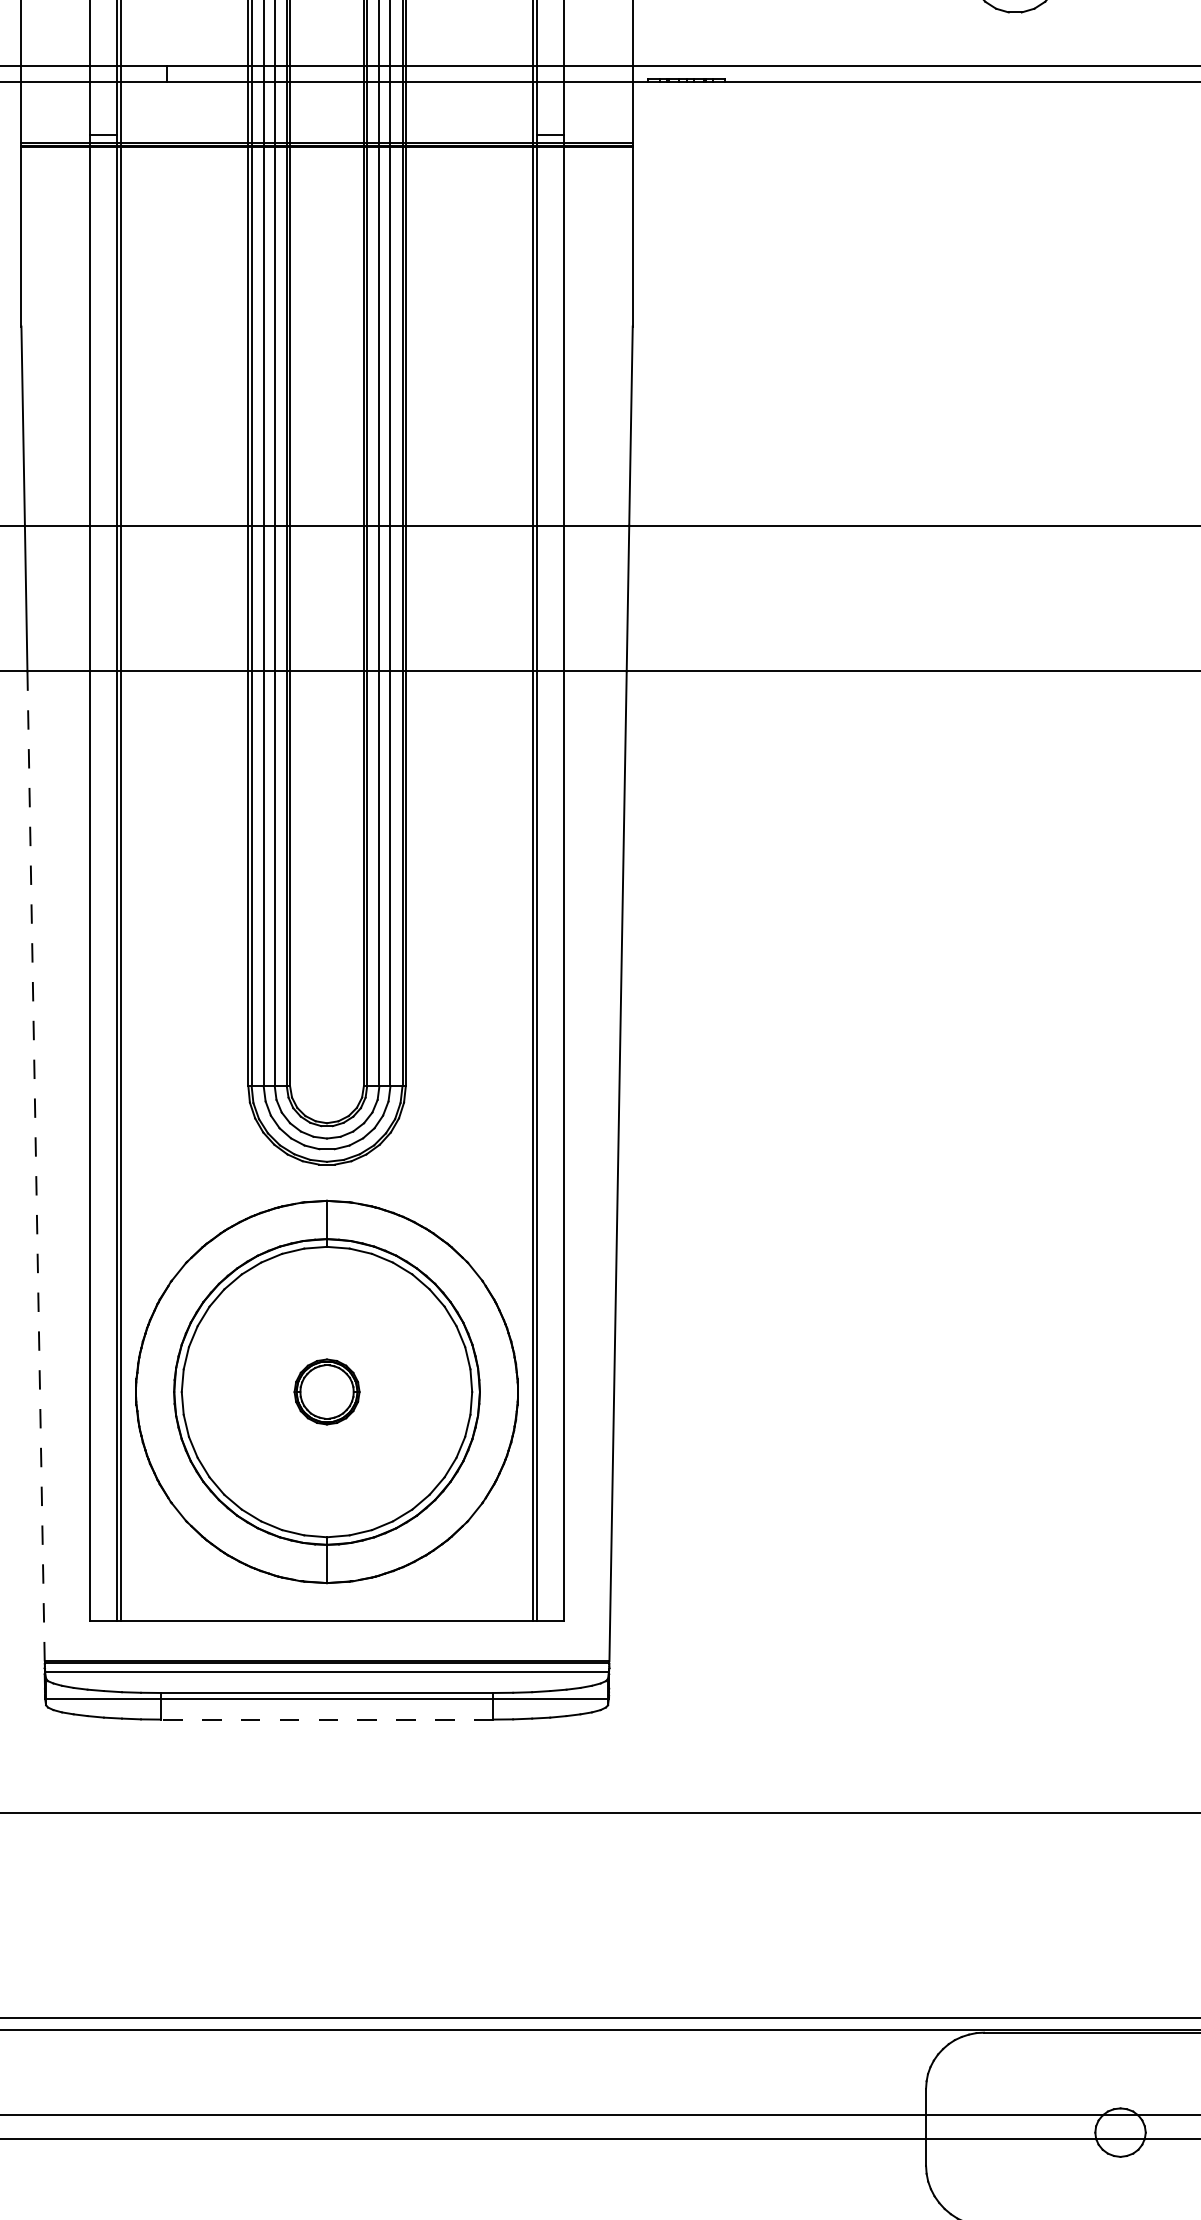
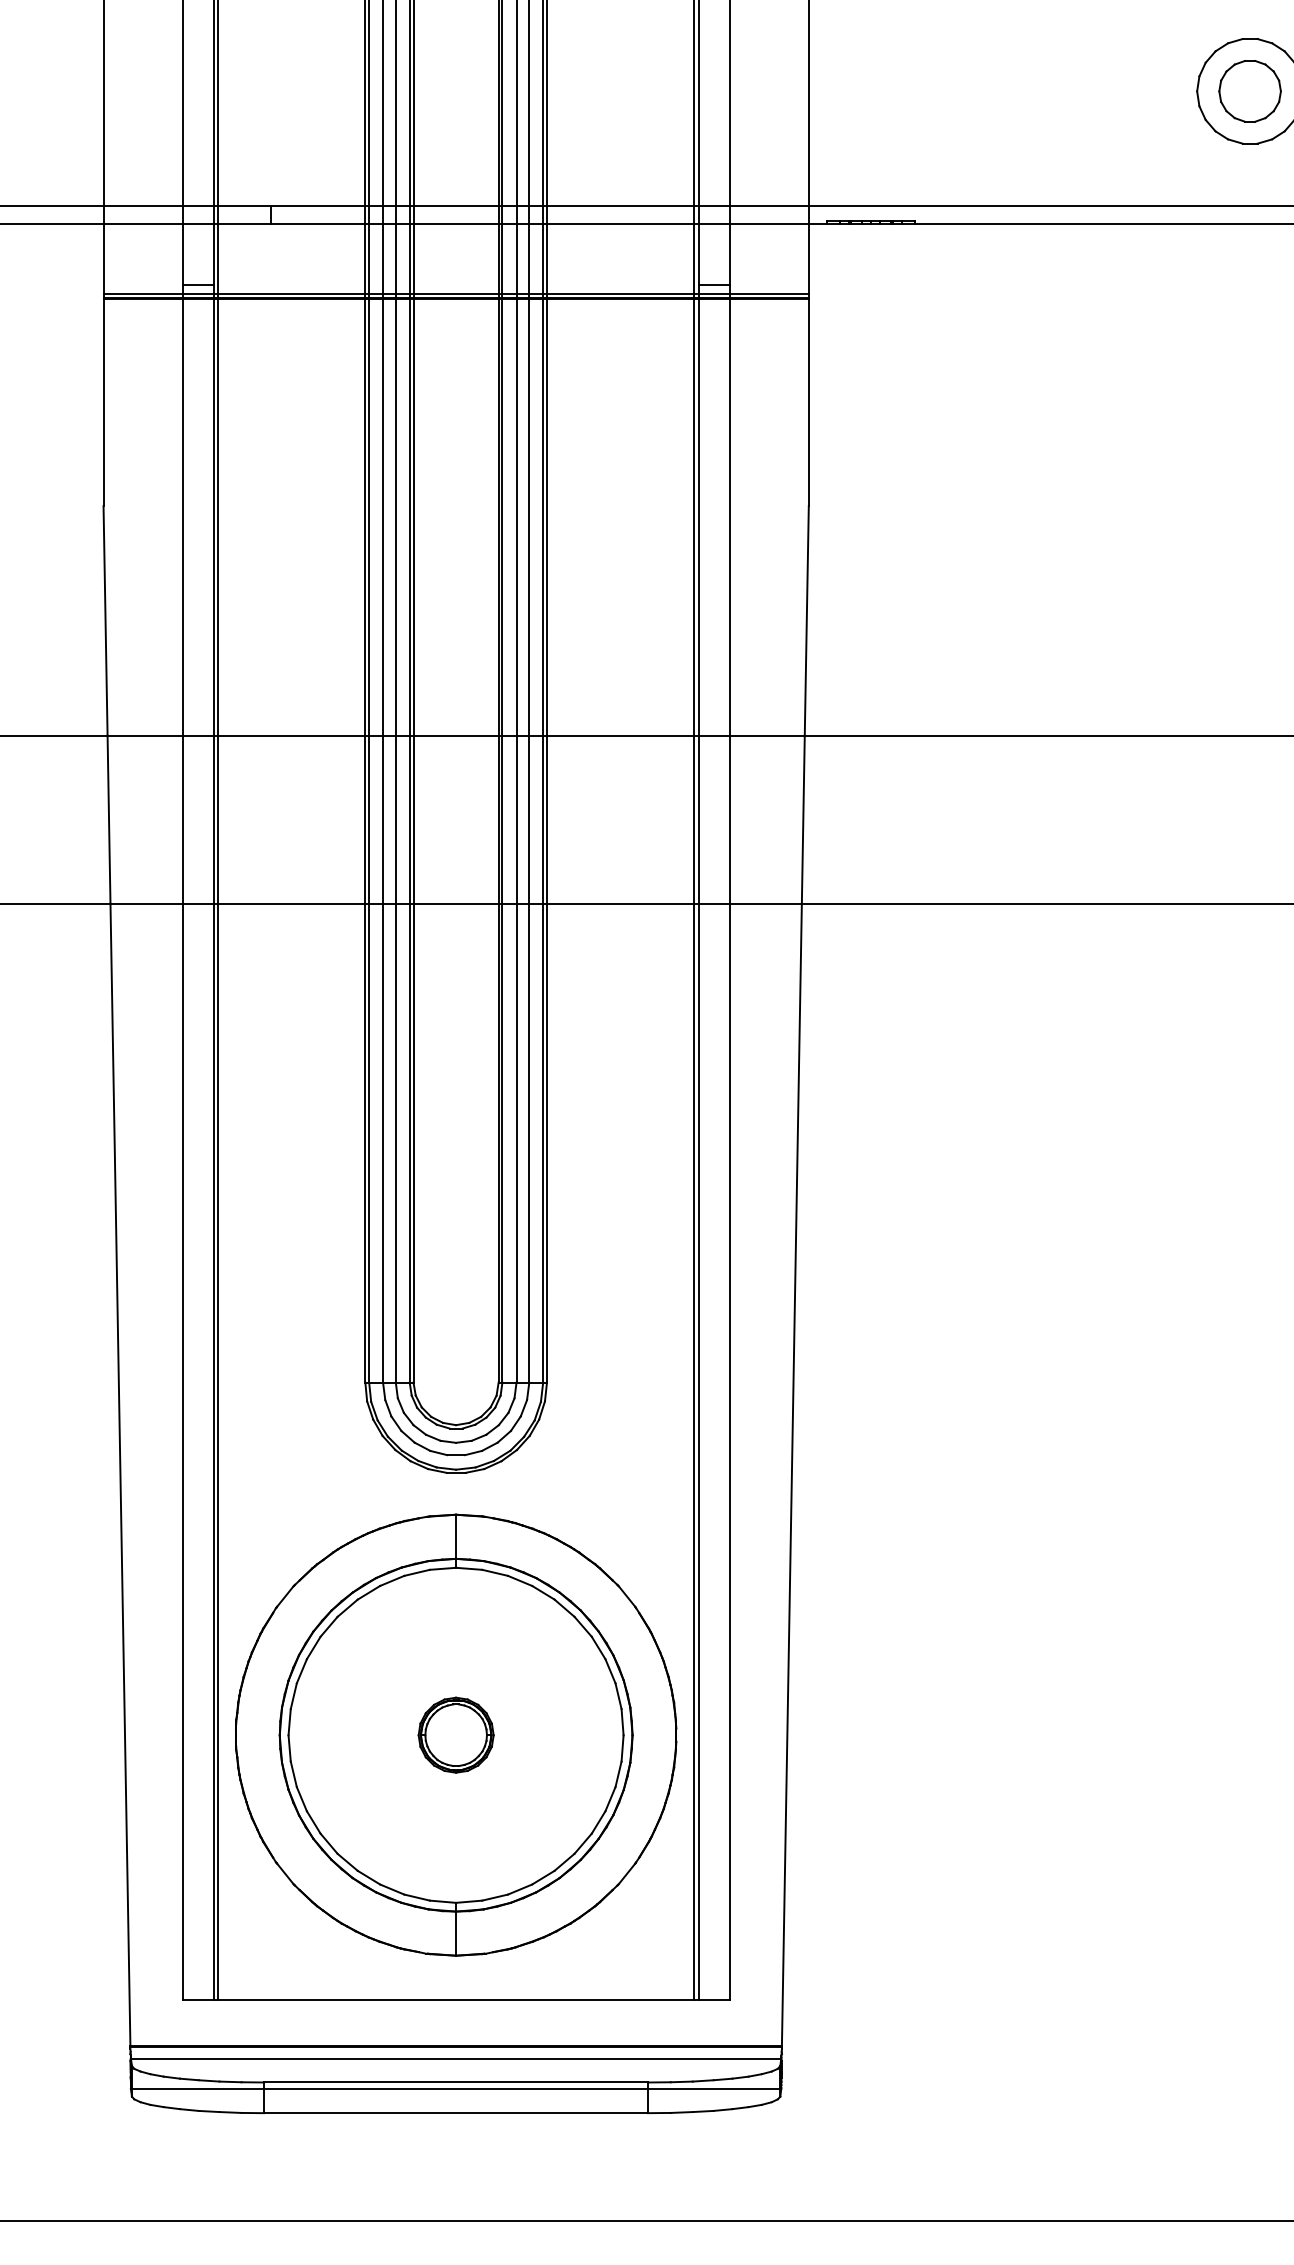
line: (36, 1165) -> (120, 1473), dashed -> solid
line: (326, 1719) -> (455, 2113), dashed -> solid

